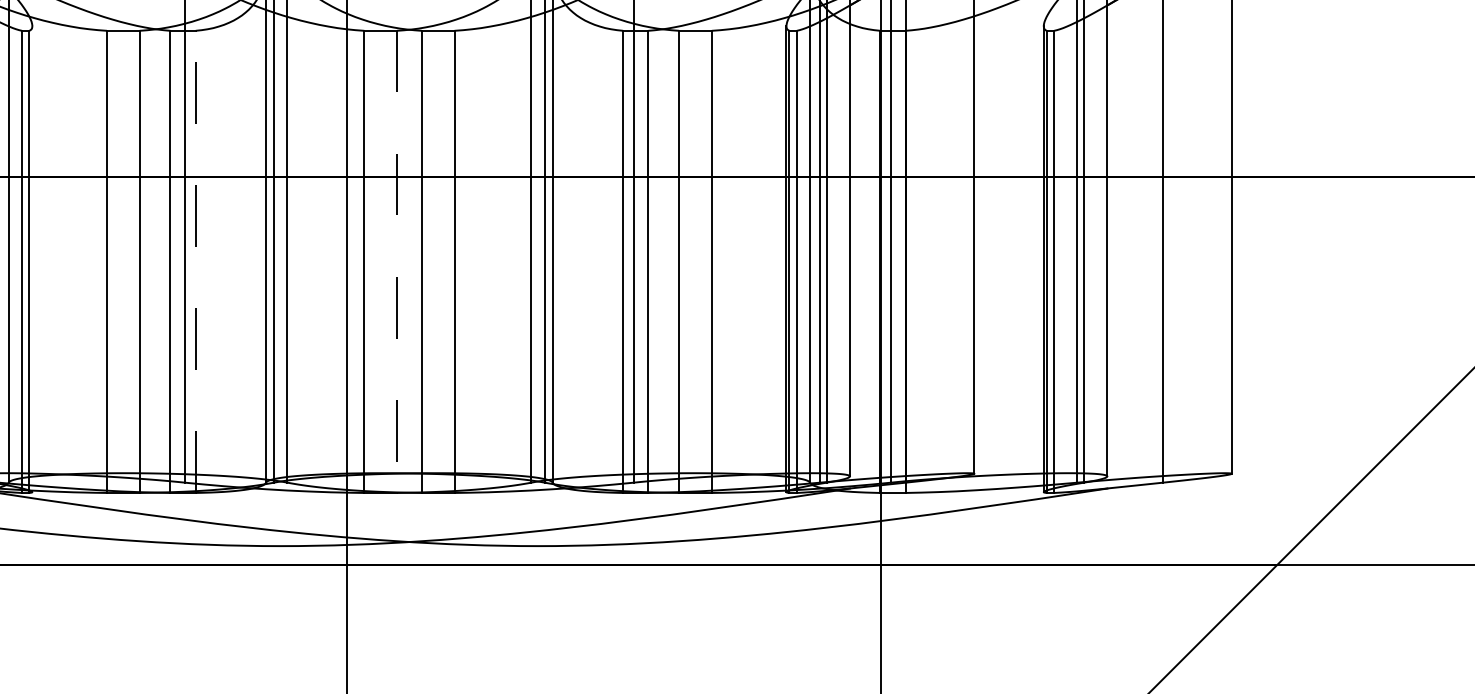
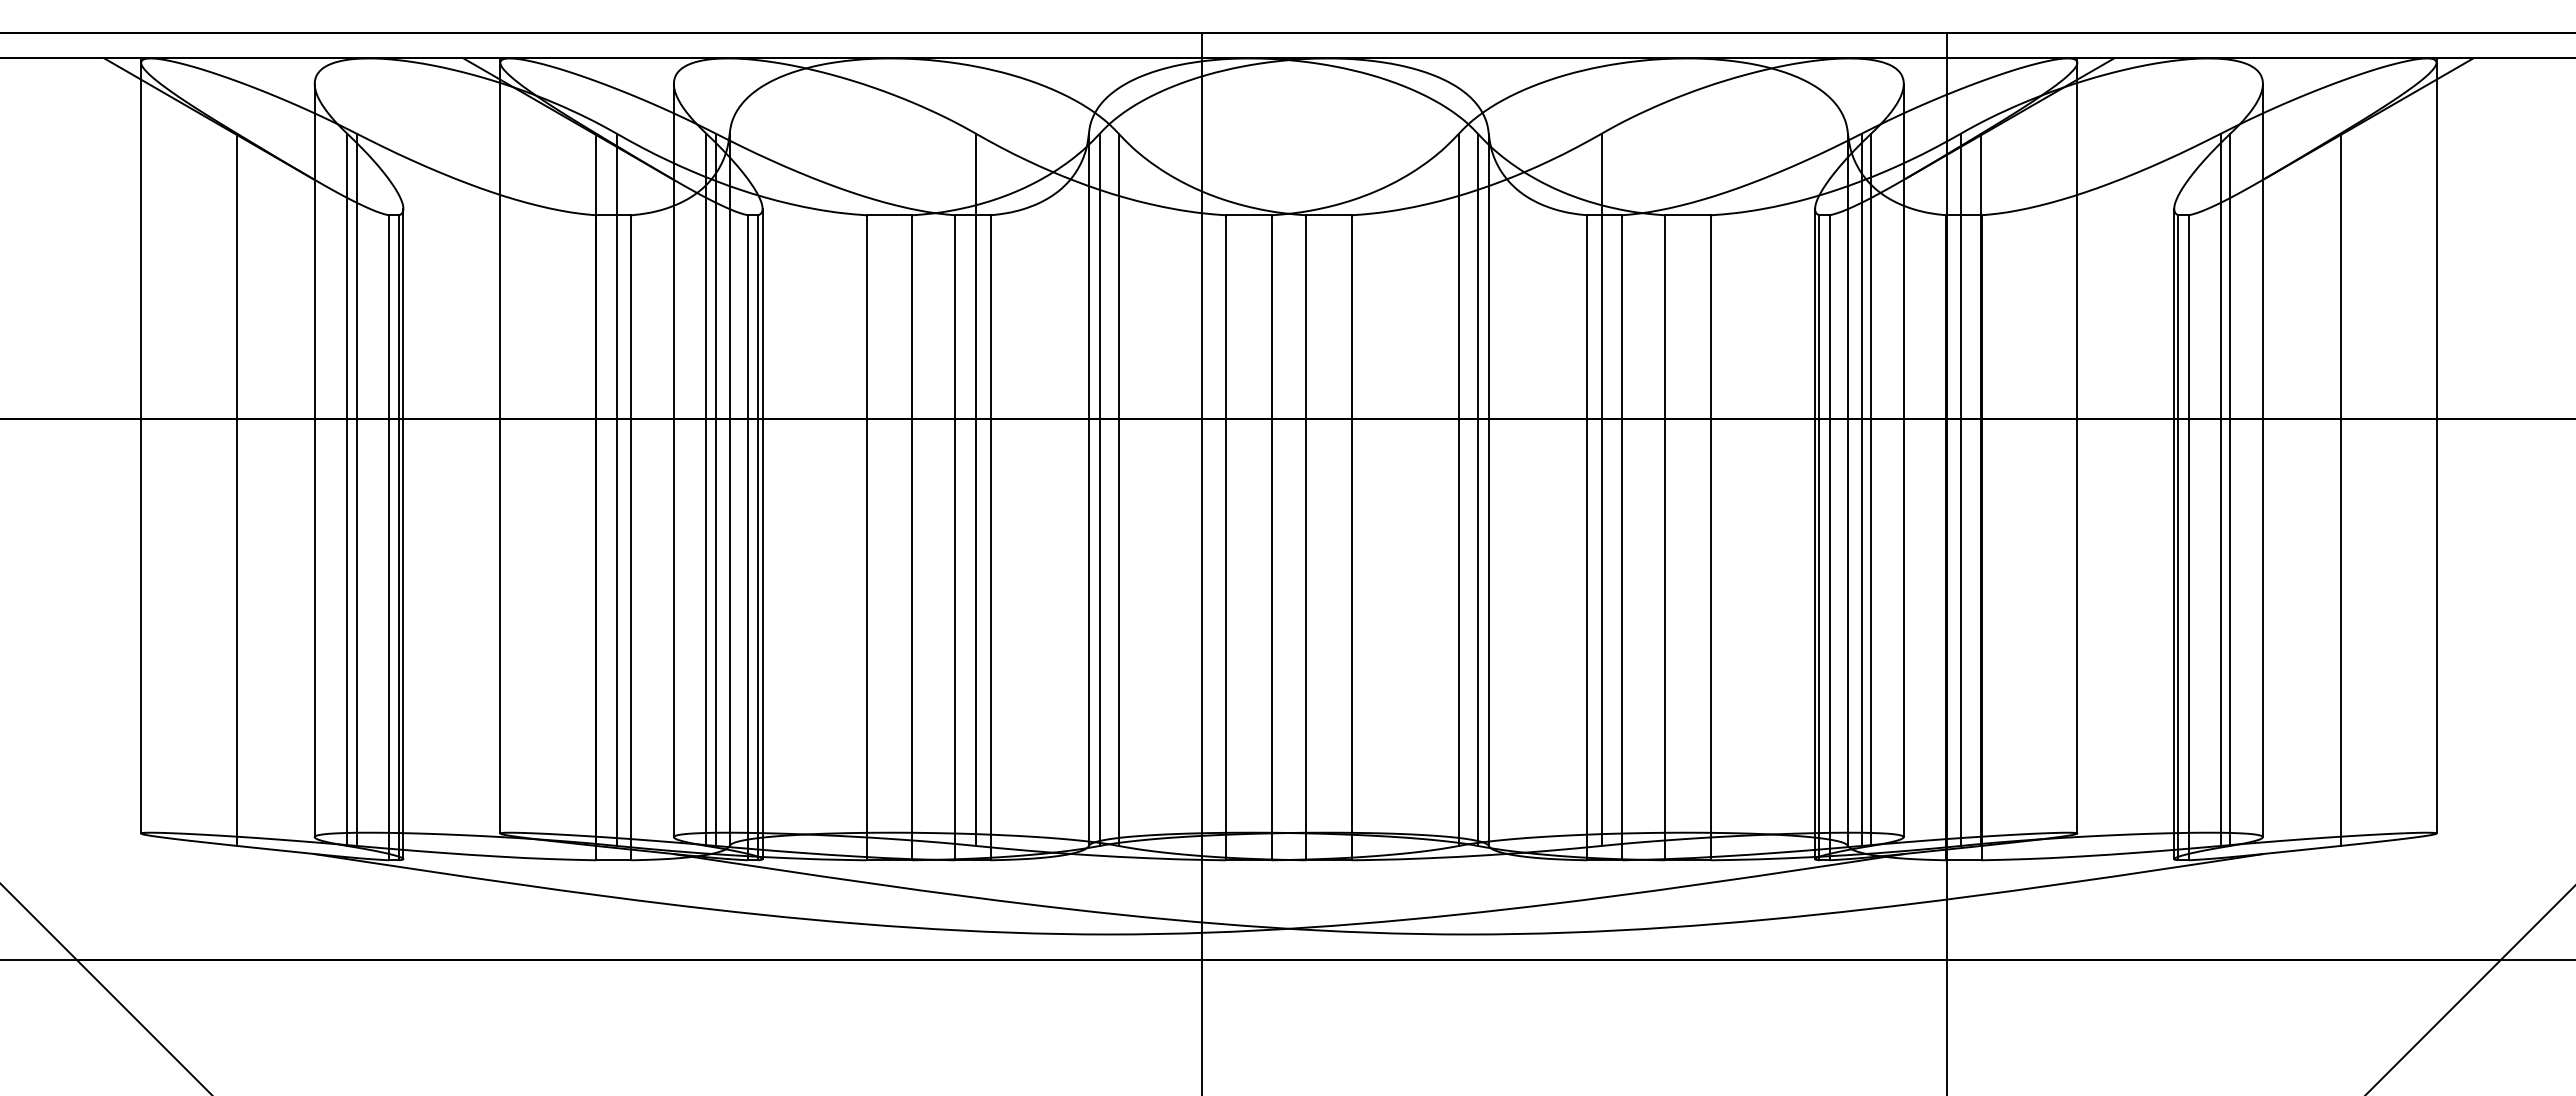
line: (32, 258) -> (762, 533), added
line: (195, 261) -> (990, 537), dashed -> solid
line: (396, 262) -> (1271, 538), dashed -> solid

